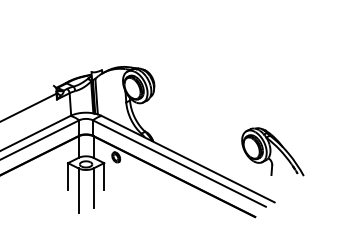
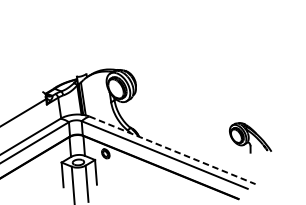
part: (272, 151) -> (249, 137), size x0.7
line: (188, 159) -> (172, 150), solid -> dashed

